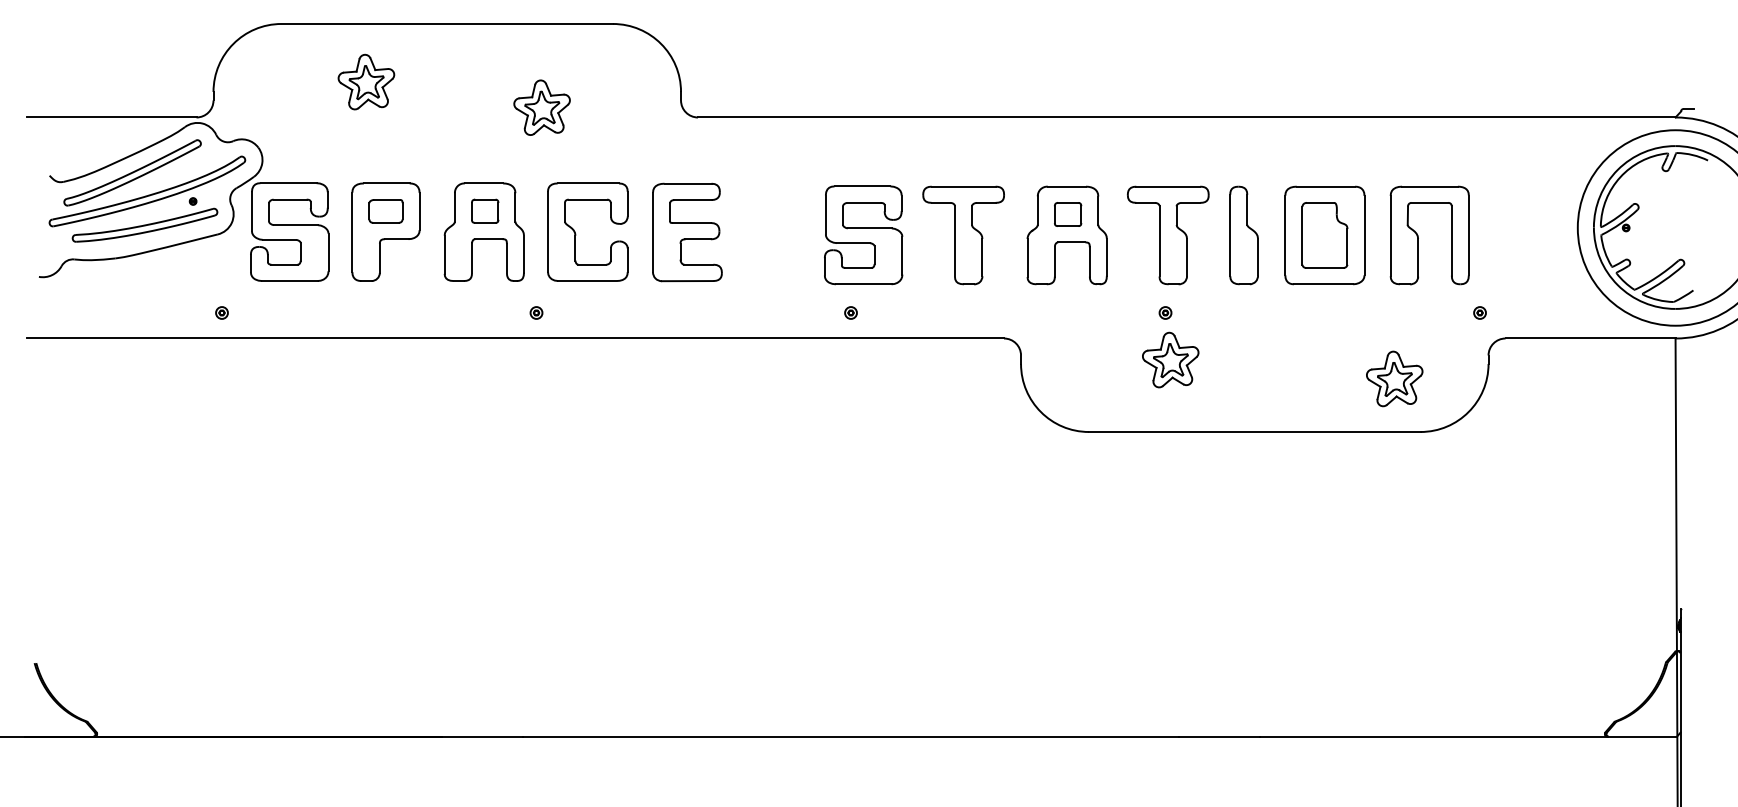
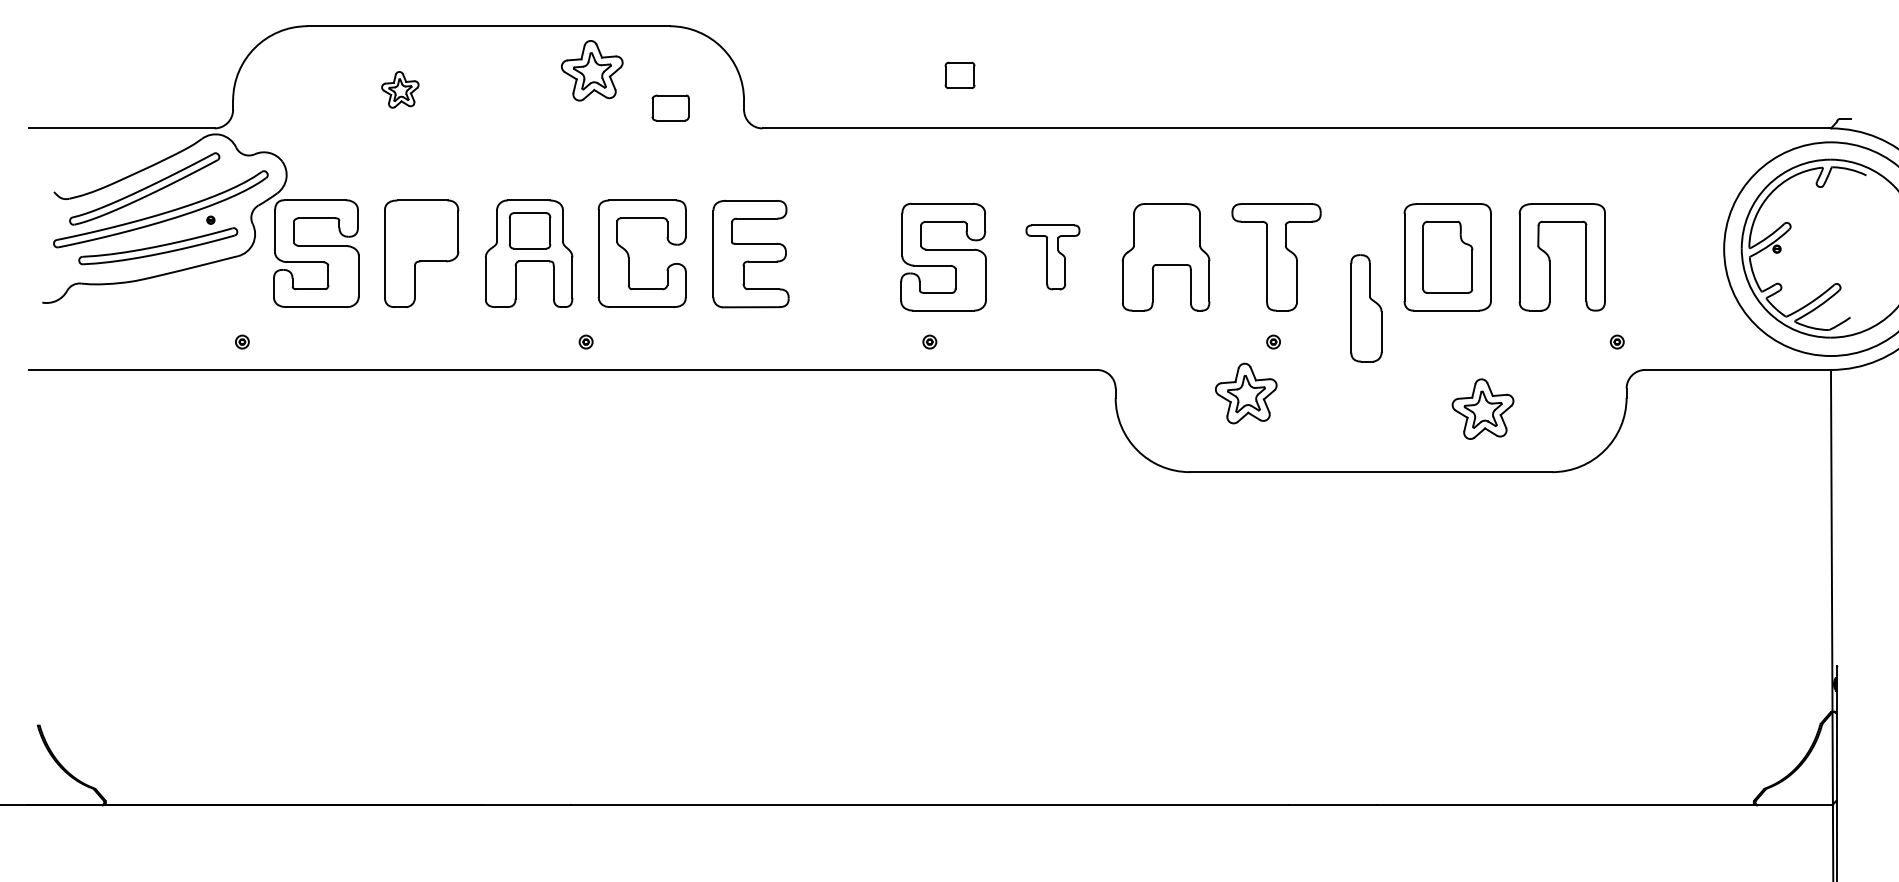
part: (366, 81) -> (400, 89), size x0.6
part: (542, 107) -> (592, 70), moved
part: (385, 210) -> (670, 107), moved
part: (484, 210) -> (529, 230), size x1.4
part: (1067, 213) -> (959, 74), moved
part: (963, 235) -> (1052, 257), size x0.6
part: (1244, 235) -> (1366, 308), moved
part: (1170, 360) -> (1246, 393), moved
part: (1394, 378) -> (1482, 408), moved

